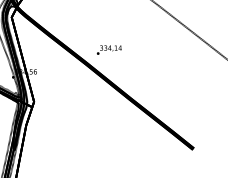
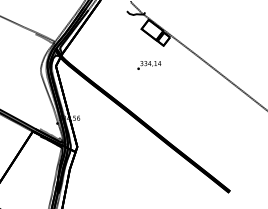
text: (109, 50) -> (149, 65), moved

